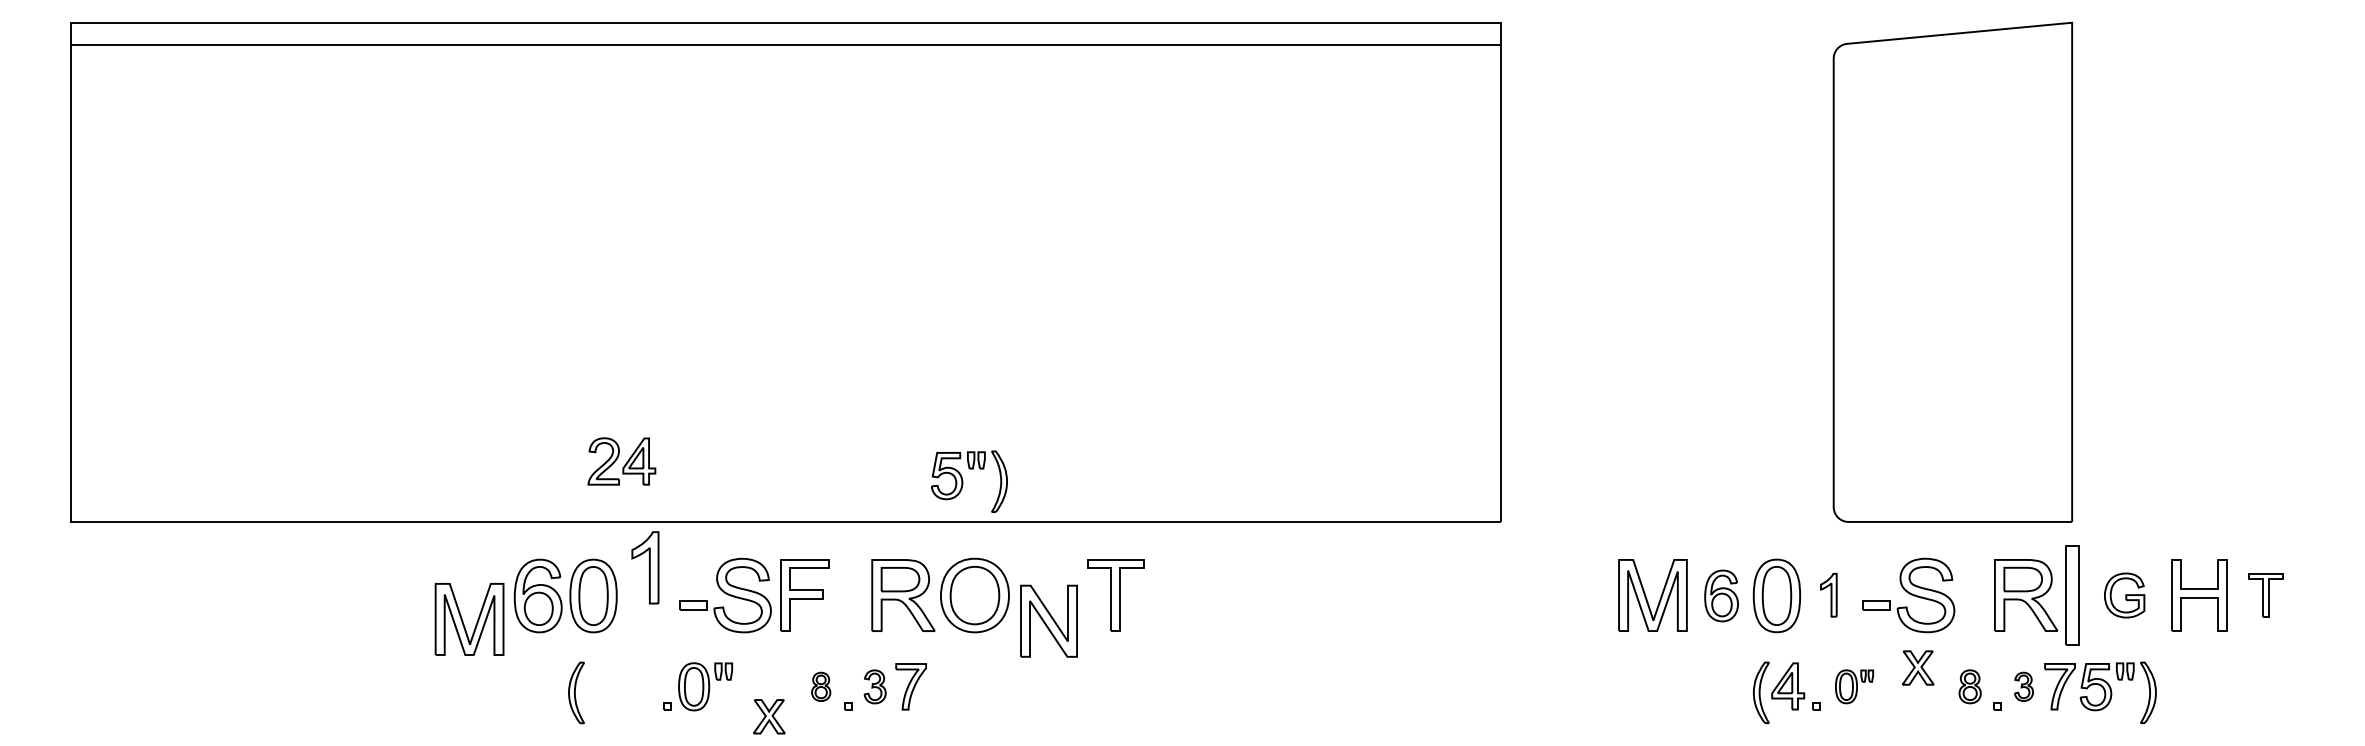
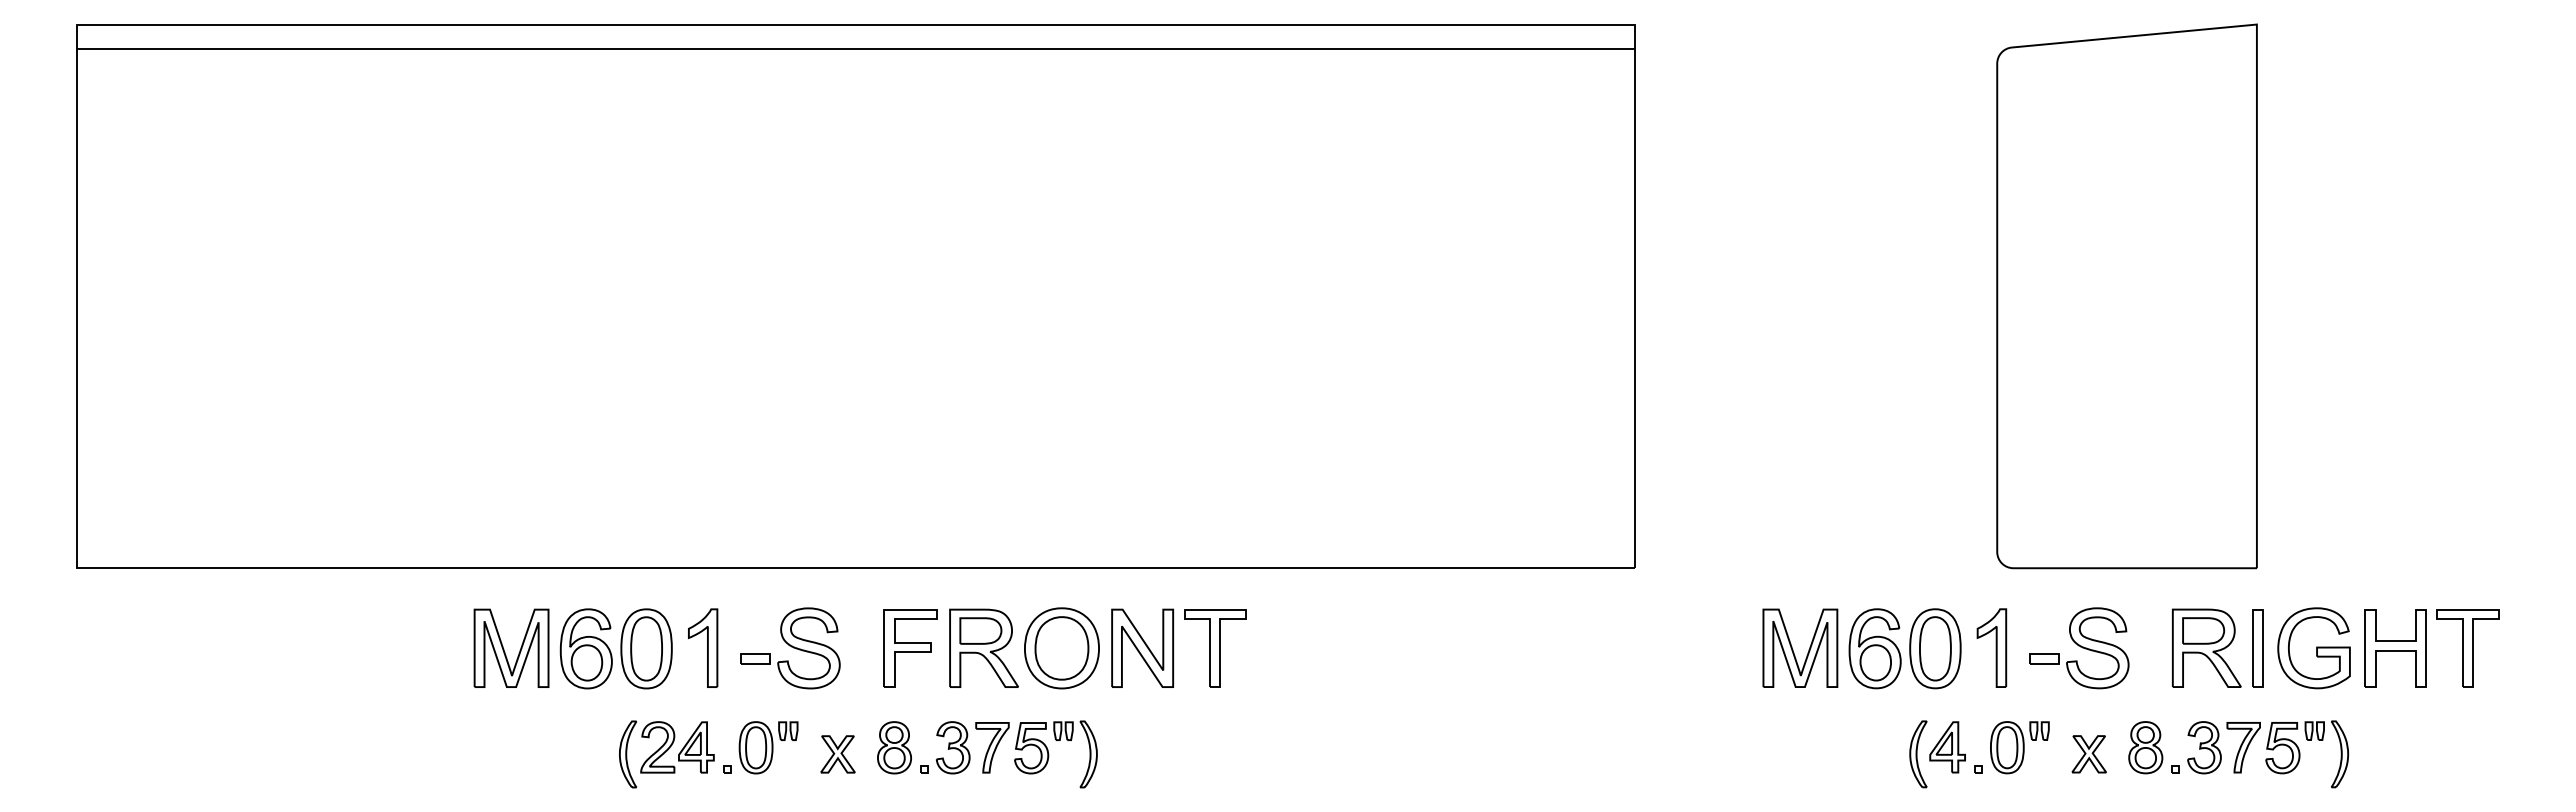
part: (621, 461) -> (677, 747), moved
part: (969, 481) -> (1055, 754), moved
part: (645, 567) -> (703, 647), moved
part: (1828, 594) -> (1991, 647), size x1.67
part: (804, 595) -> (910, 648), moved
part: (1721, 595) -> (1874, 648), size x1.43
part: (2072, 595) -> (2257, 648), size x0.71
part: (2124, 595) -> (2313, 648), size x1.67
part: (2265, 595) -> (2467, 648), size x1.67
part: (463, 620) -> (504, 649), moved
part: (1048, 620) -> (1142, 647), moved
part: (1917, 668) -> (2088, 754), moved
part: (821, 686) -> (894, 747), size x1.67
part: (875, 686) -> (953, 747), size x1.43
part: (1854, 686) -> (2019, 747), size x1.43
part: (1969, 686) -> (2145, 747), size x1.43
part: (2024, 686) -> (2204, 747), size x1.67
part: (768, 716) -> (837, 754), moved

